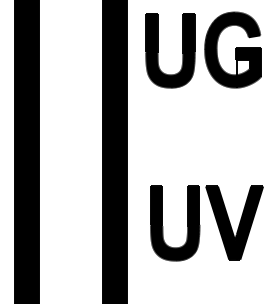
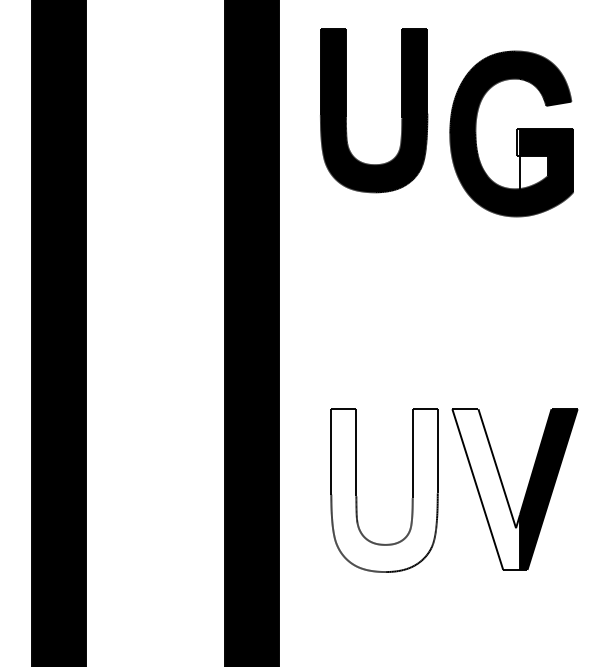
part: (232, 49) -> (510, 132), moved
fill: (221, 222) -> (486, 488), removed
fill: (174, 223) -> (383, 490), removed

